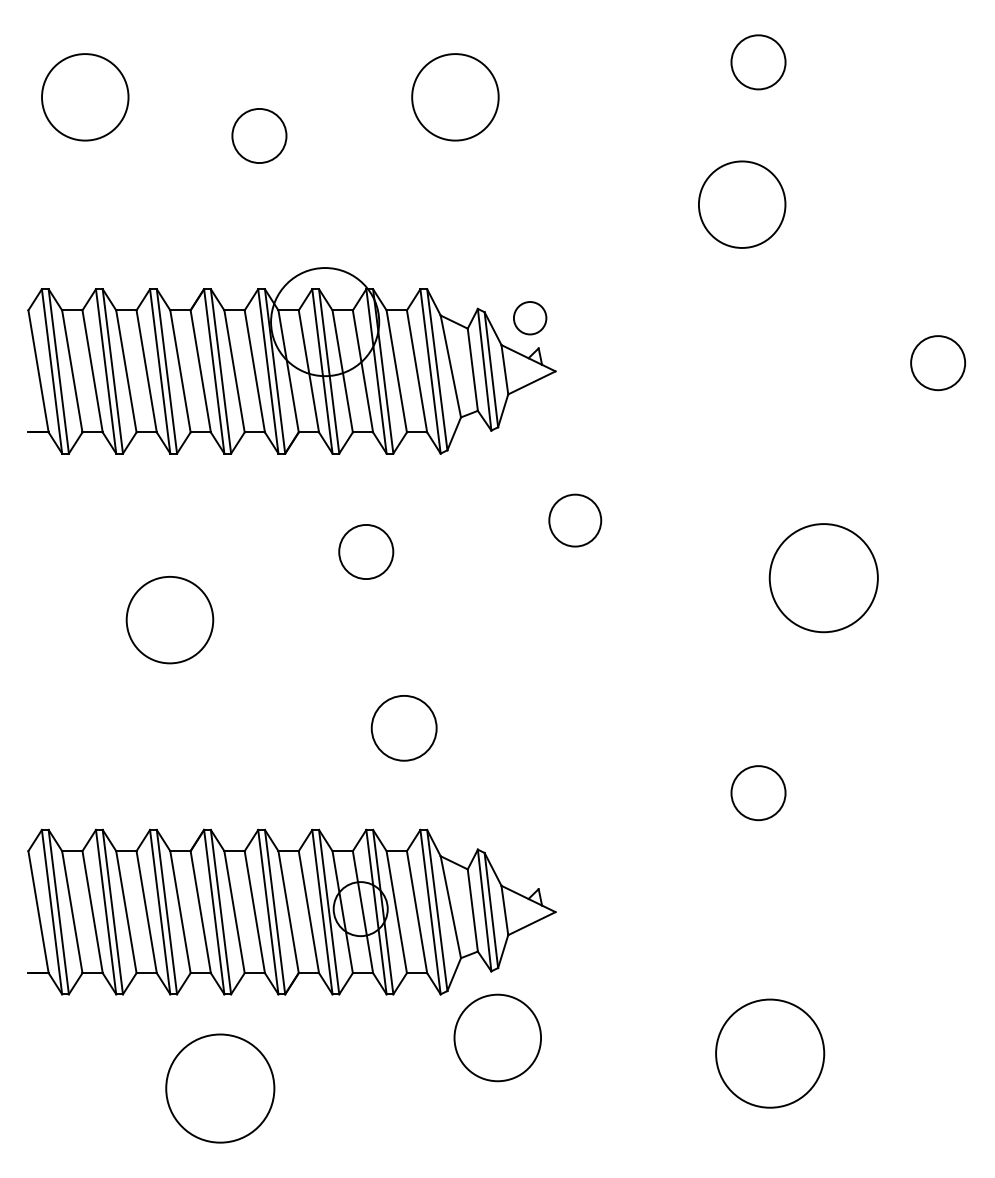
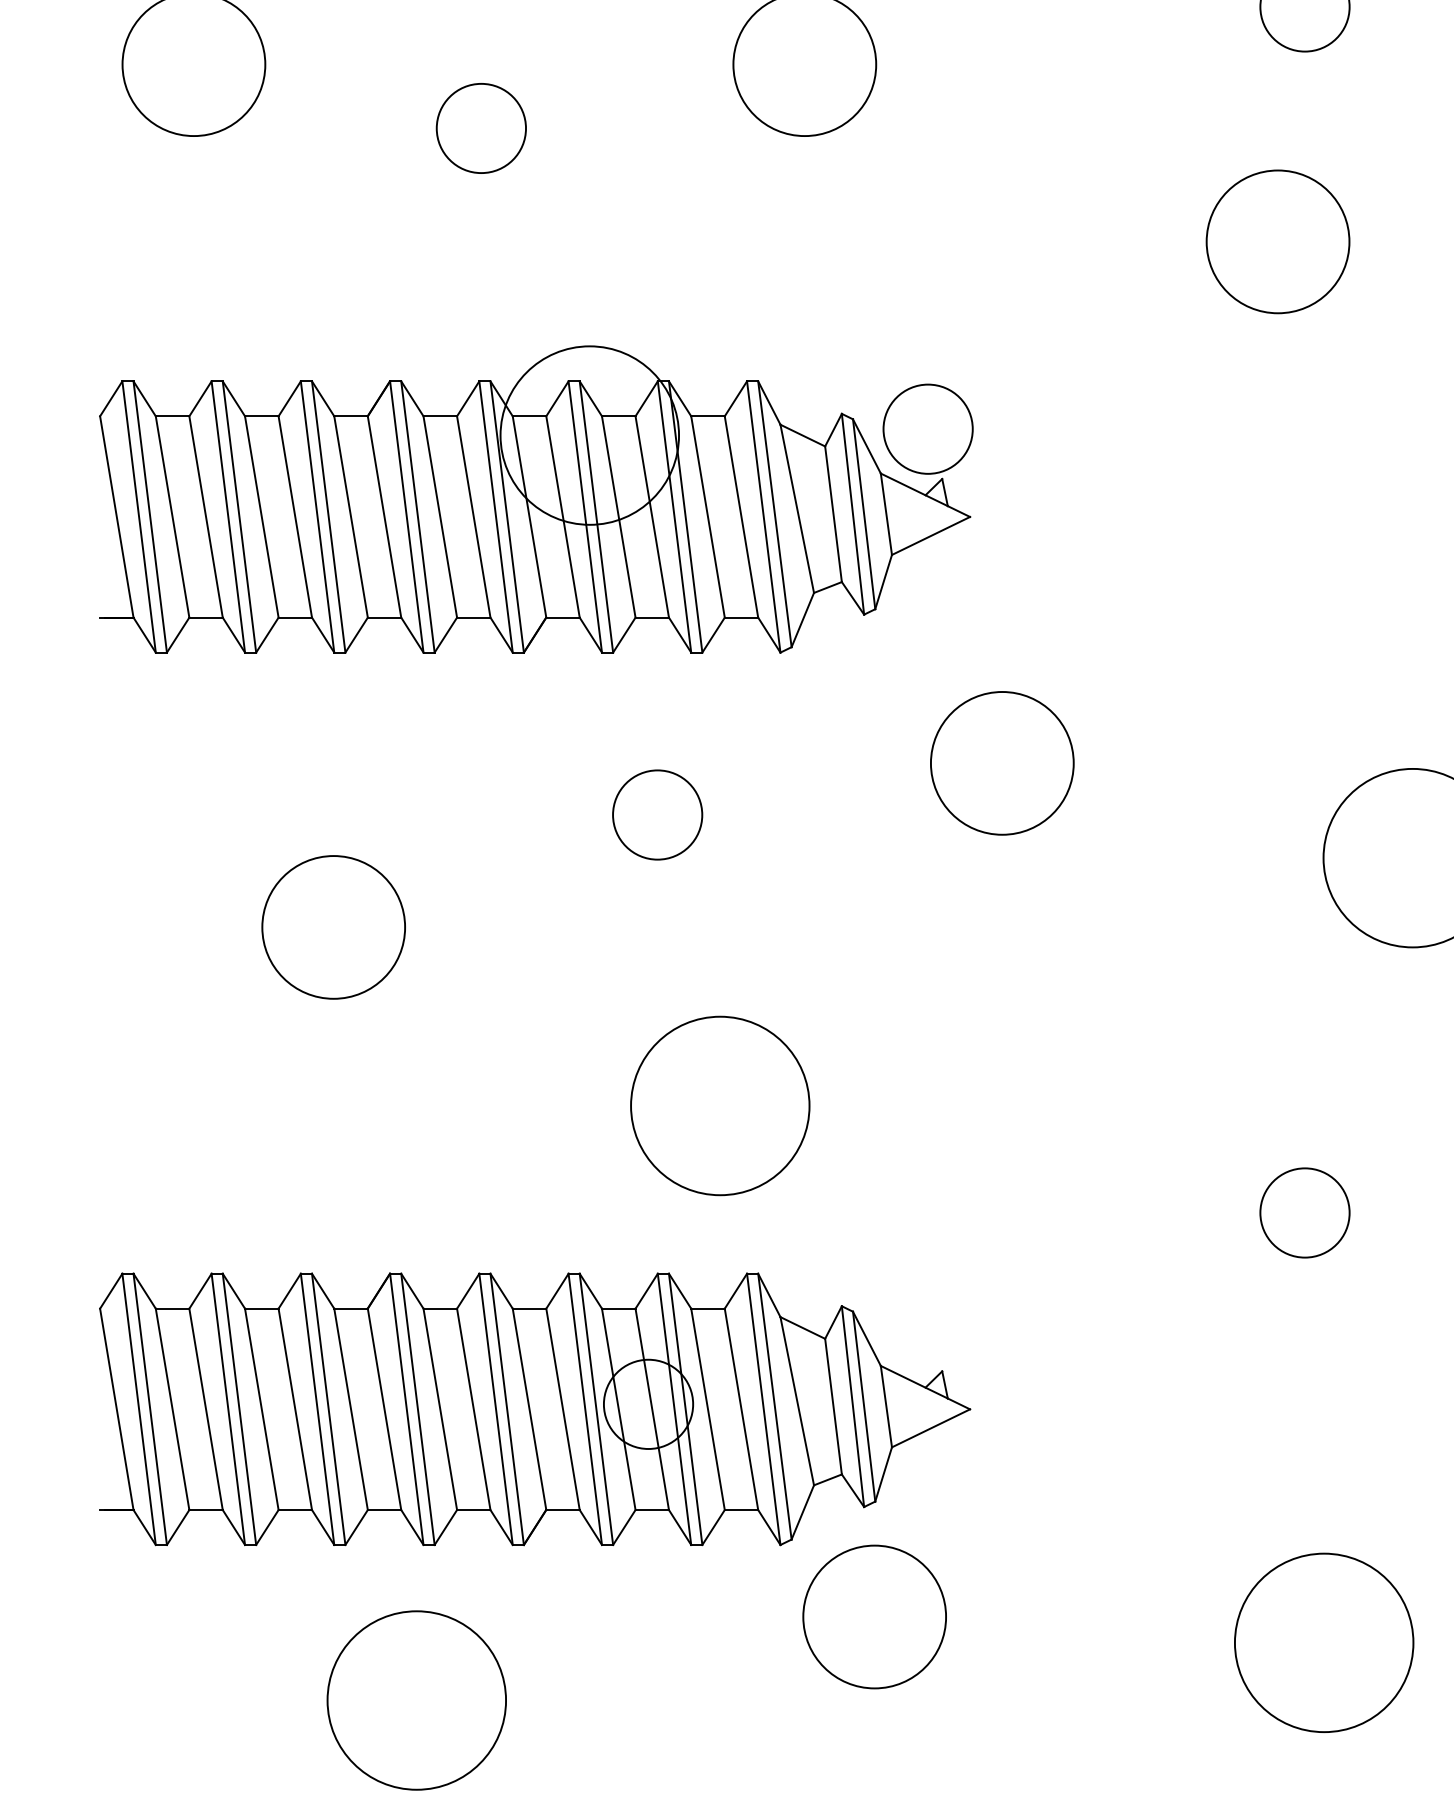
circle: (530, 318) -> (928, 429), size x1.67
circle: (575, 520) -> (1002, 763), size x1.67
circle: (404, 728) -> (720, 1106), size x1.67

